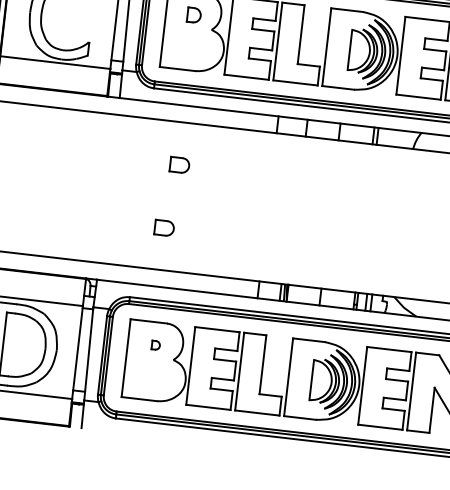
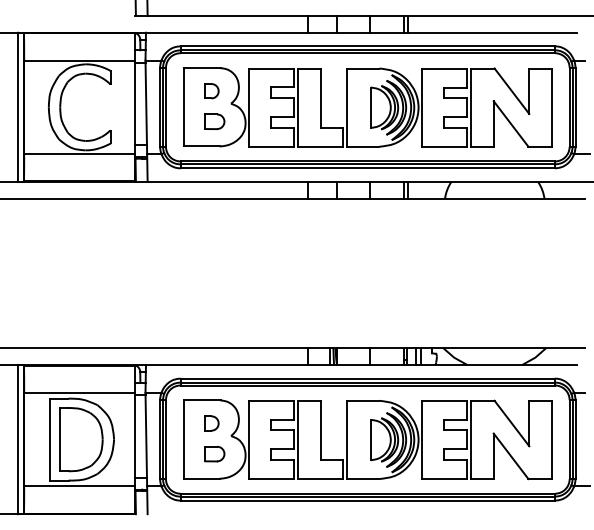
part: (179, 164) -> (214, 121), moved
part: (164, 227) -> (214, 453), moved
part: (155, 345) -> (211, 423), size x1.67

